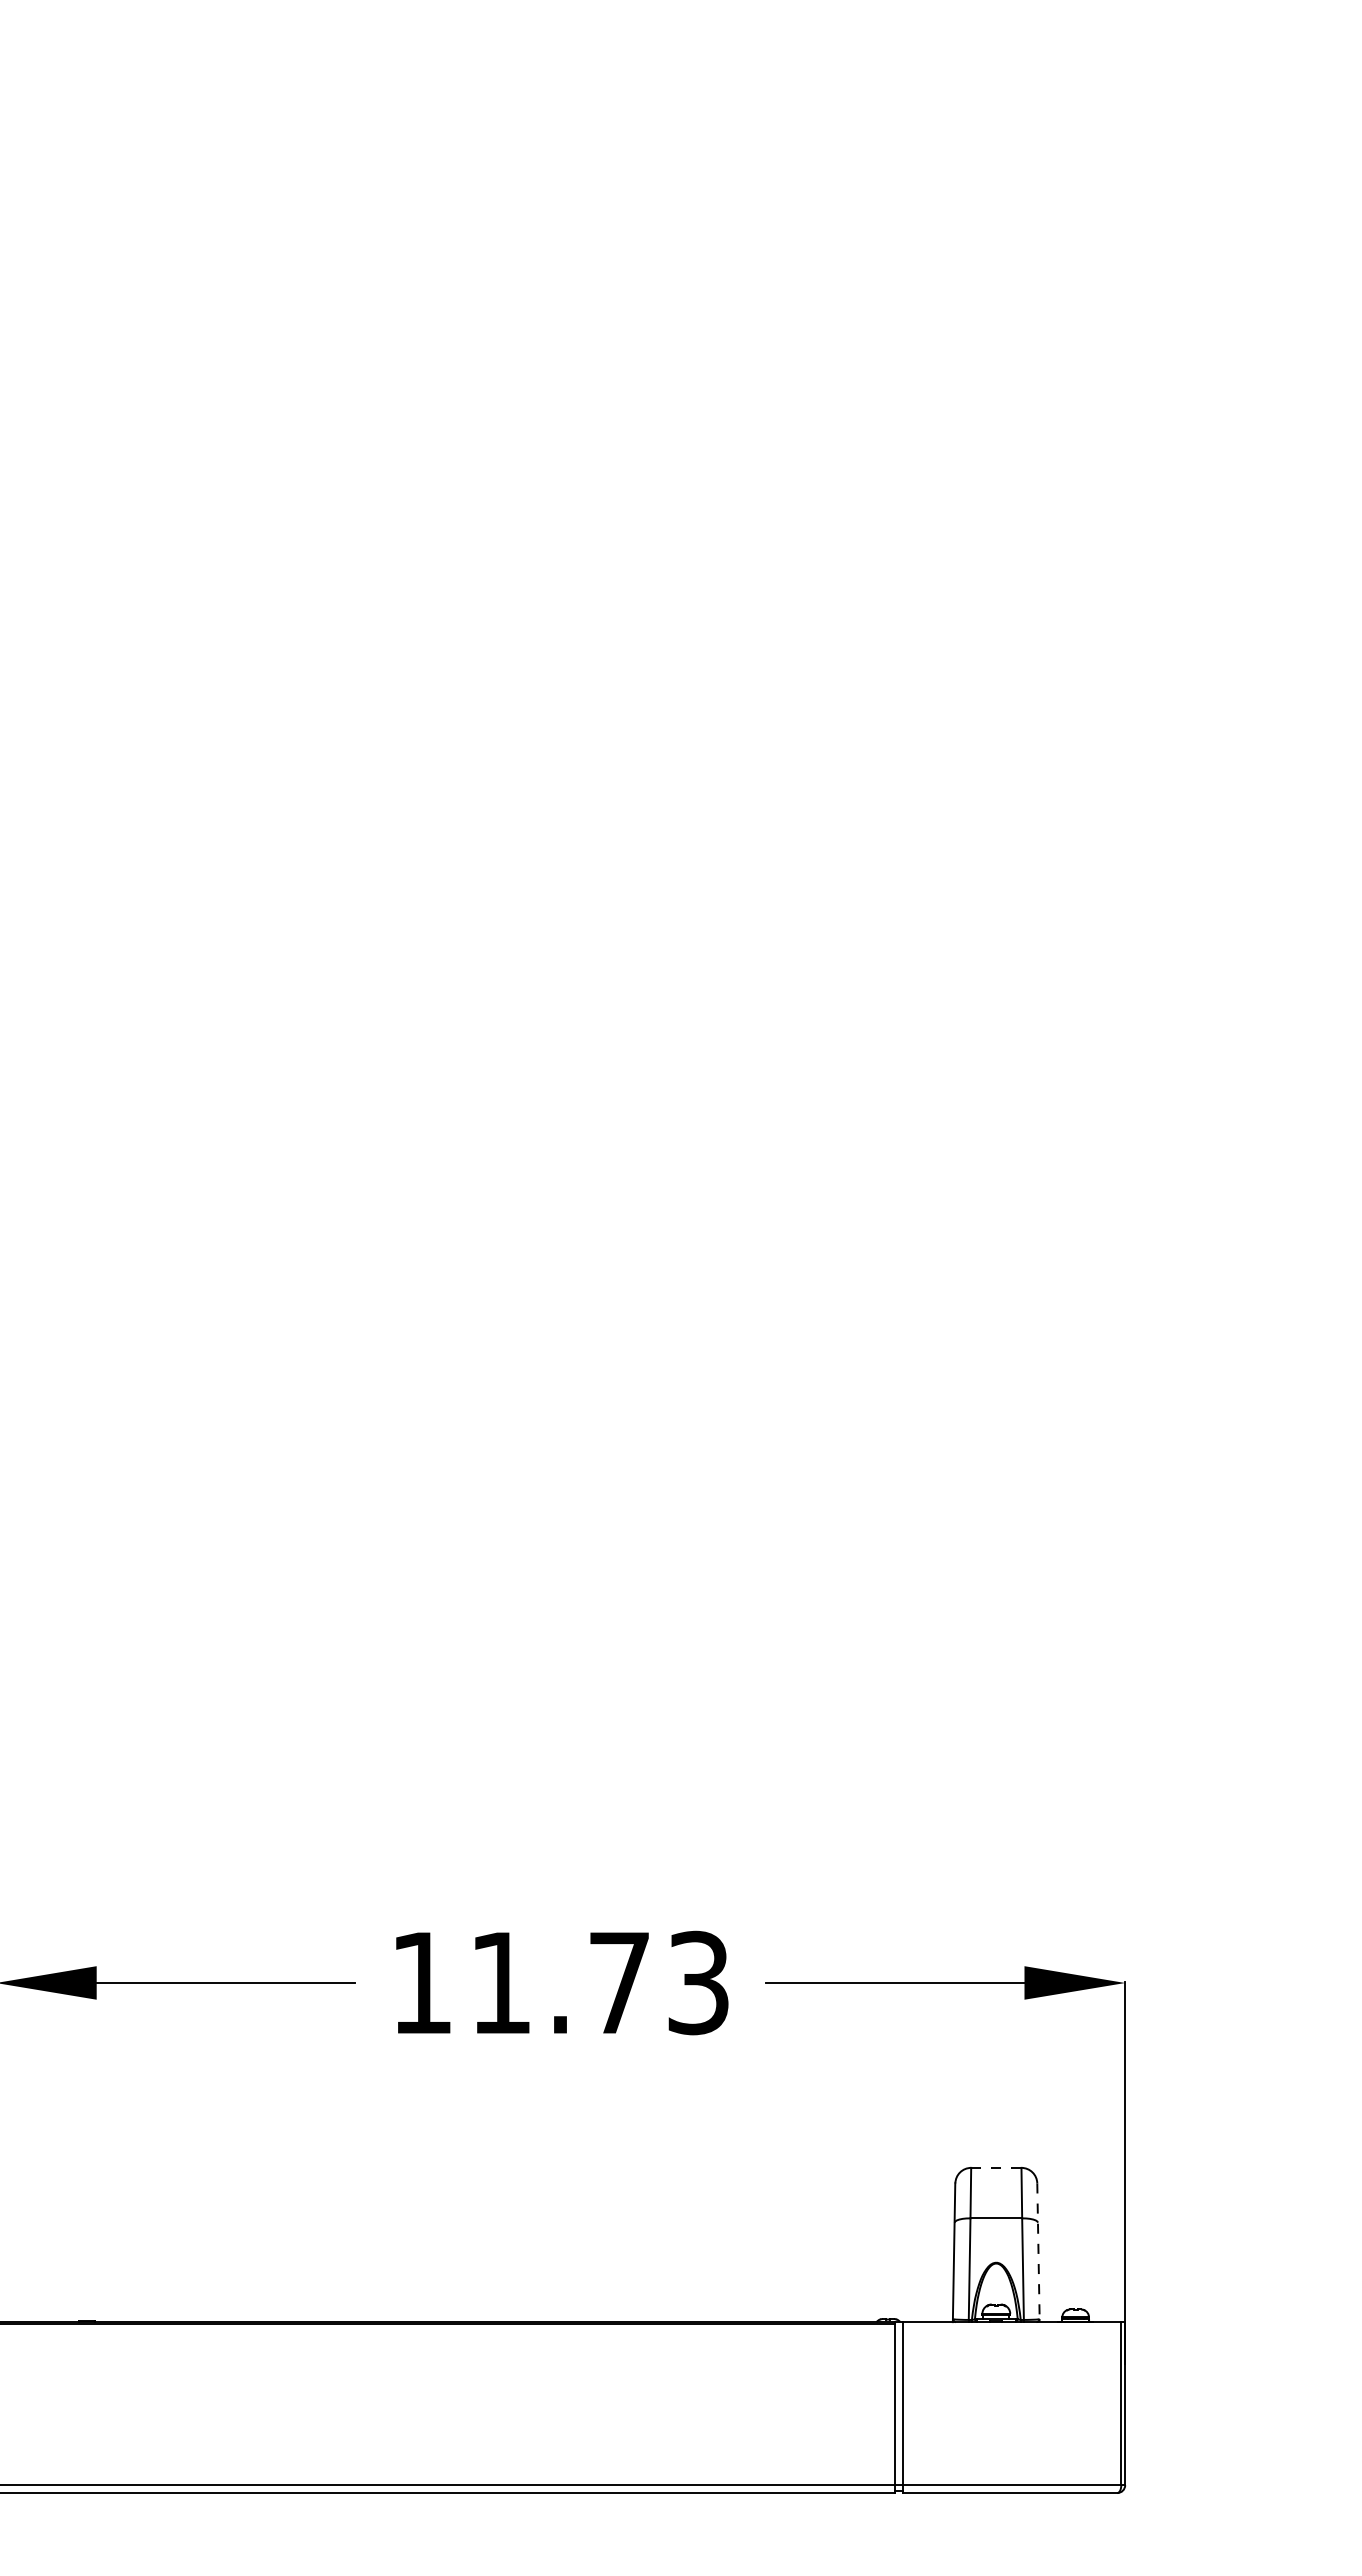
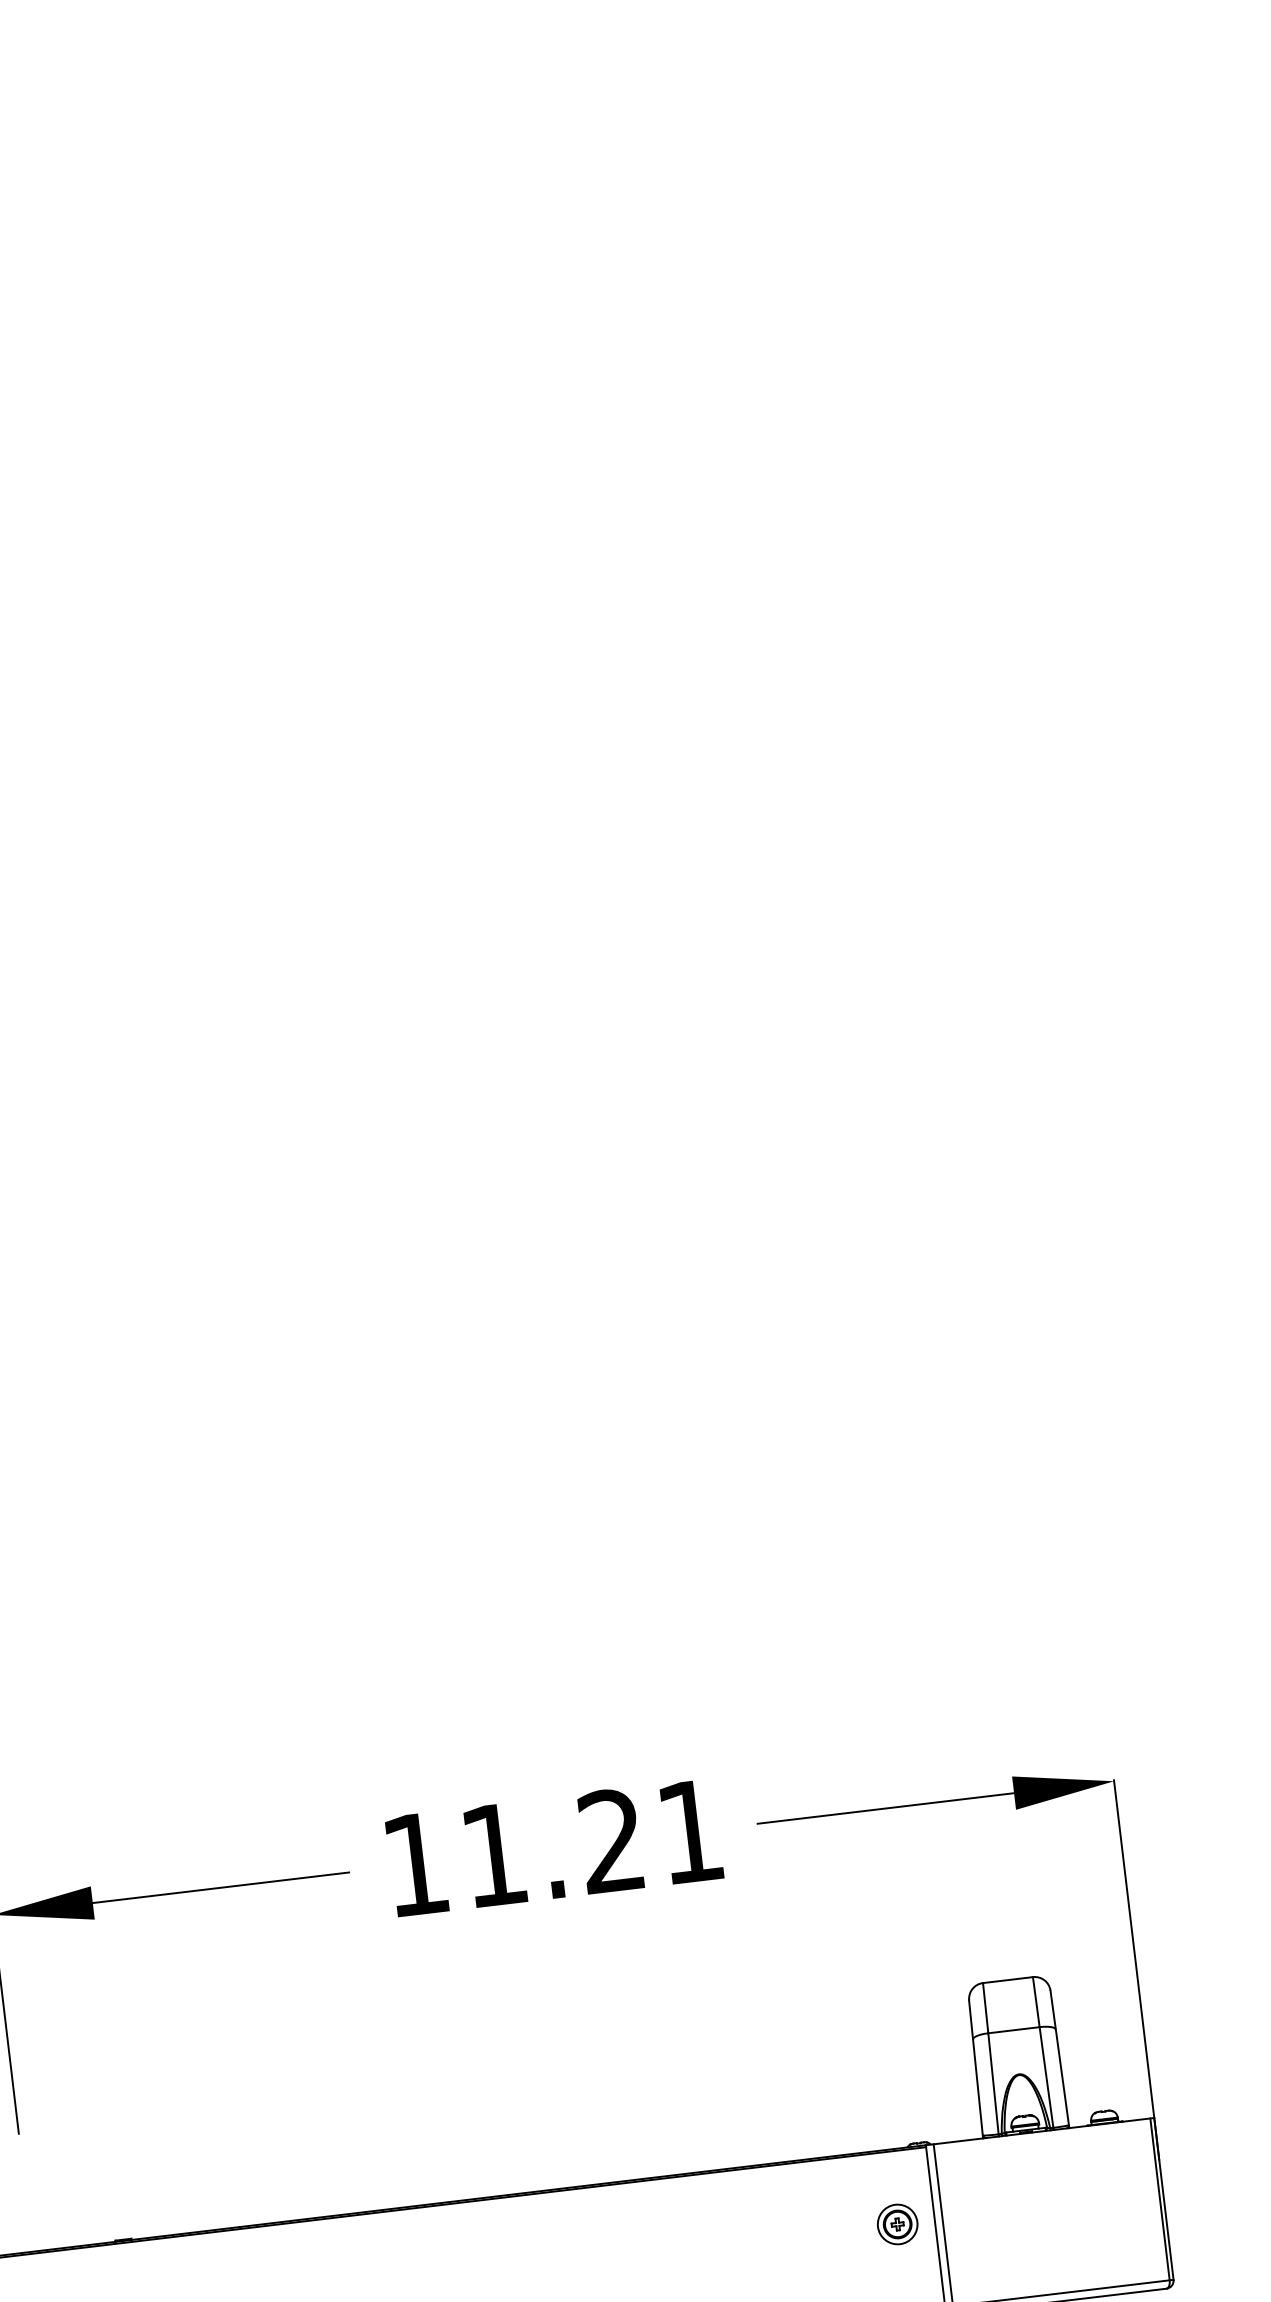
text: (658, 1982) -> (650, 1836), 11.73 -> 11.21
line: (995, 2167) -> (1007, 1979), dashed -> solid
line: (1038, 2253) -> (1060, 2060), dashed -> solid
part: (857, 2397) -> (897, 2224), added

